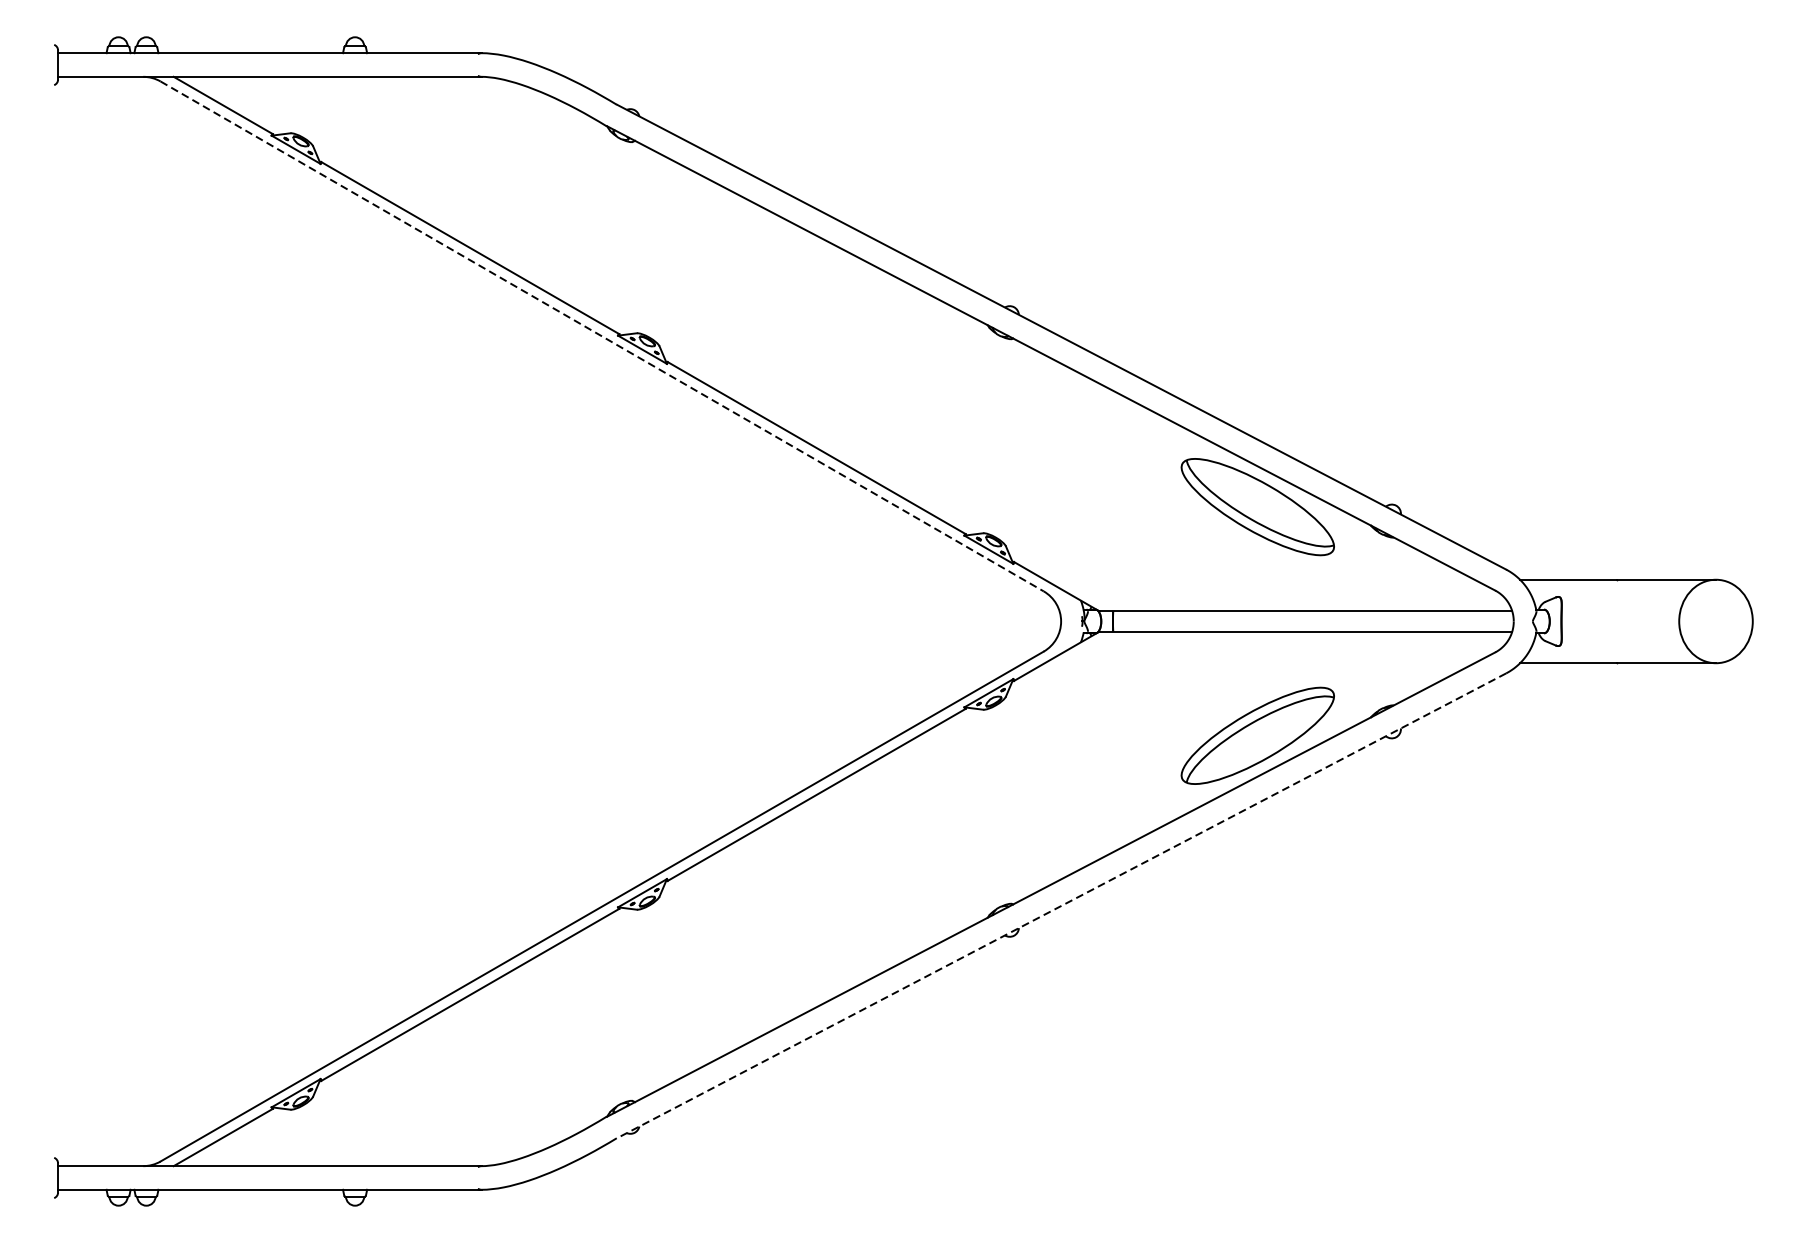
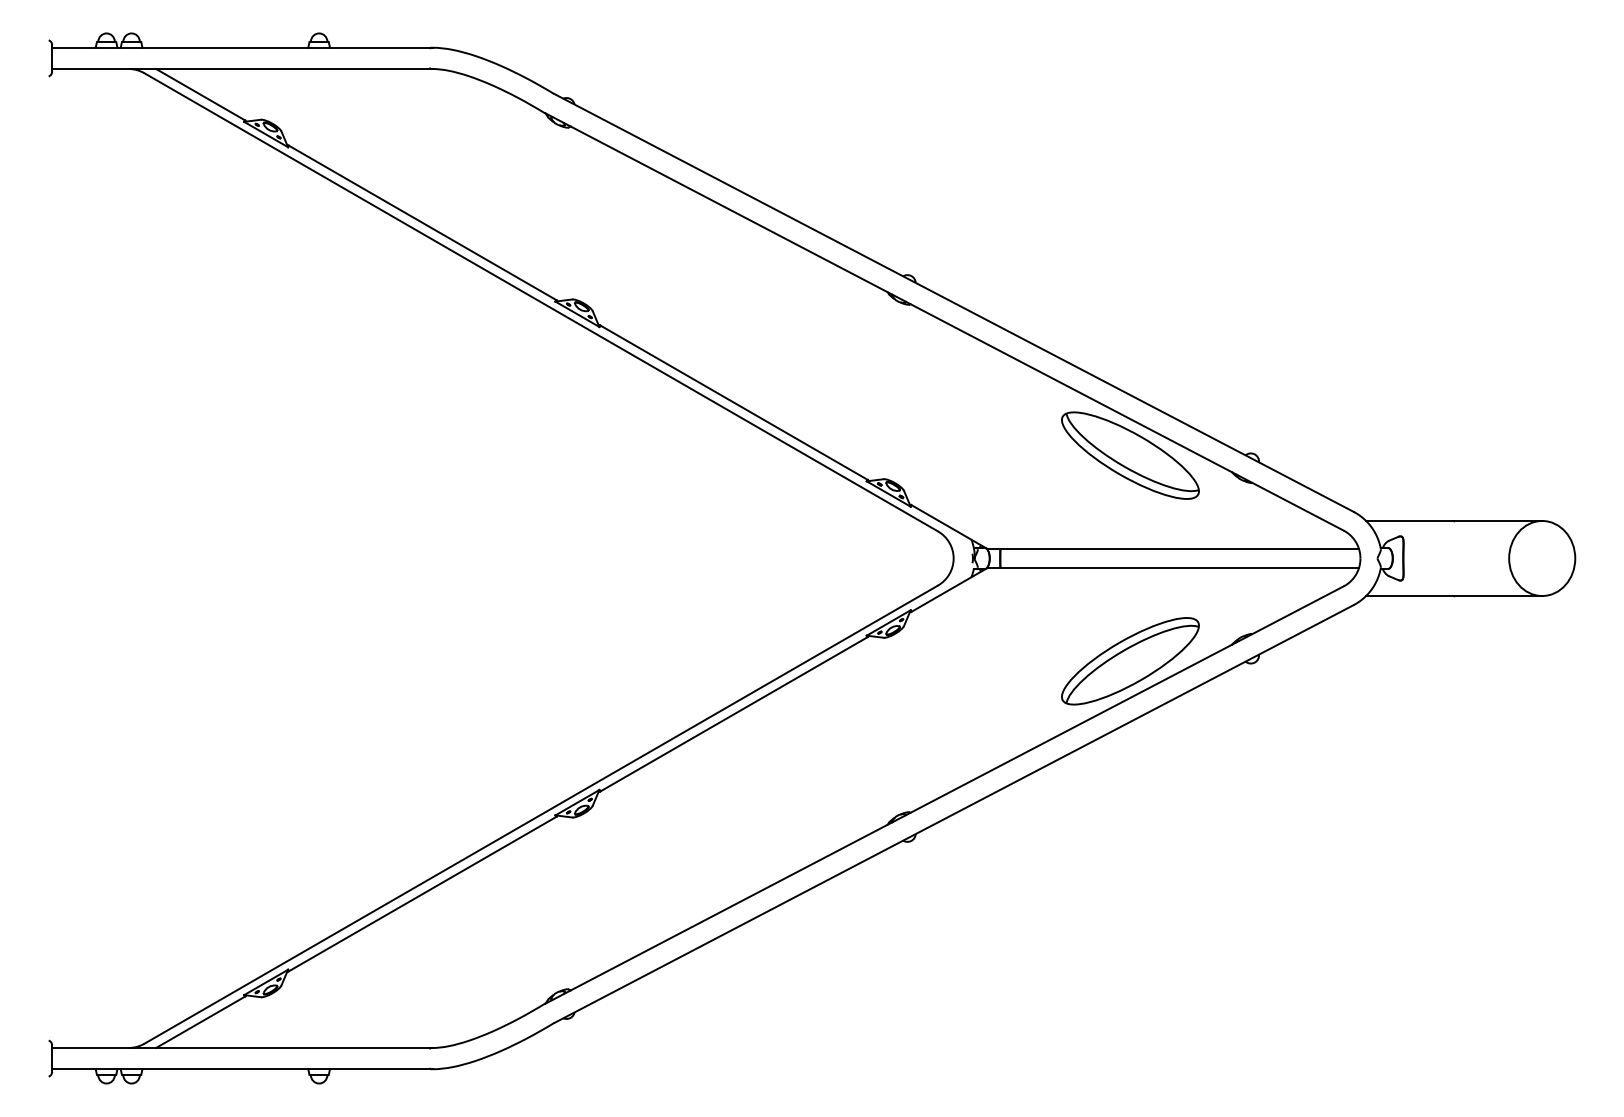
line: (602, 336) -> (541, 302), dashed -> solid
line: (1062, 906) -> (954, 814), dashed -> solid

